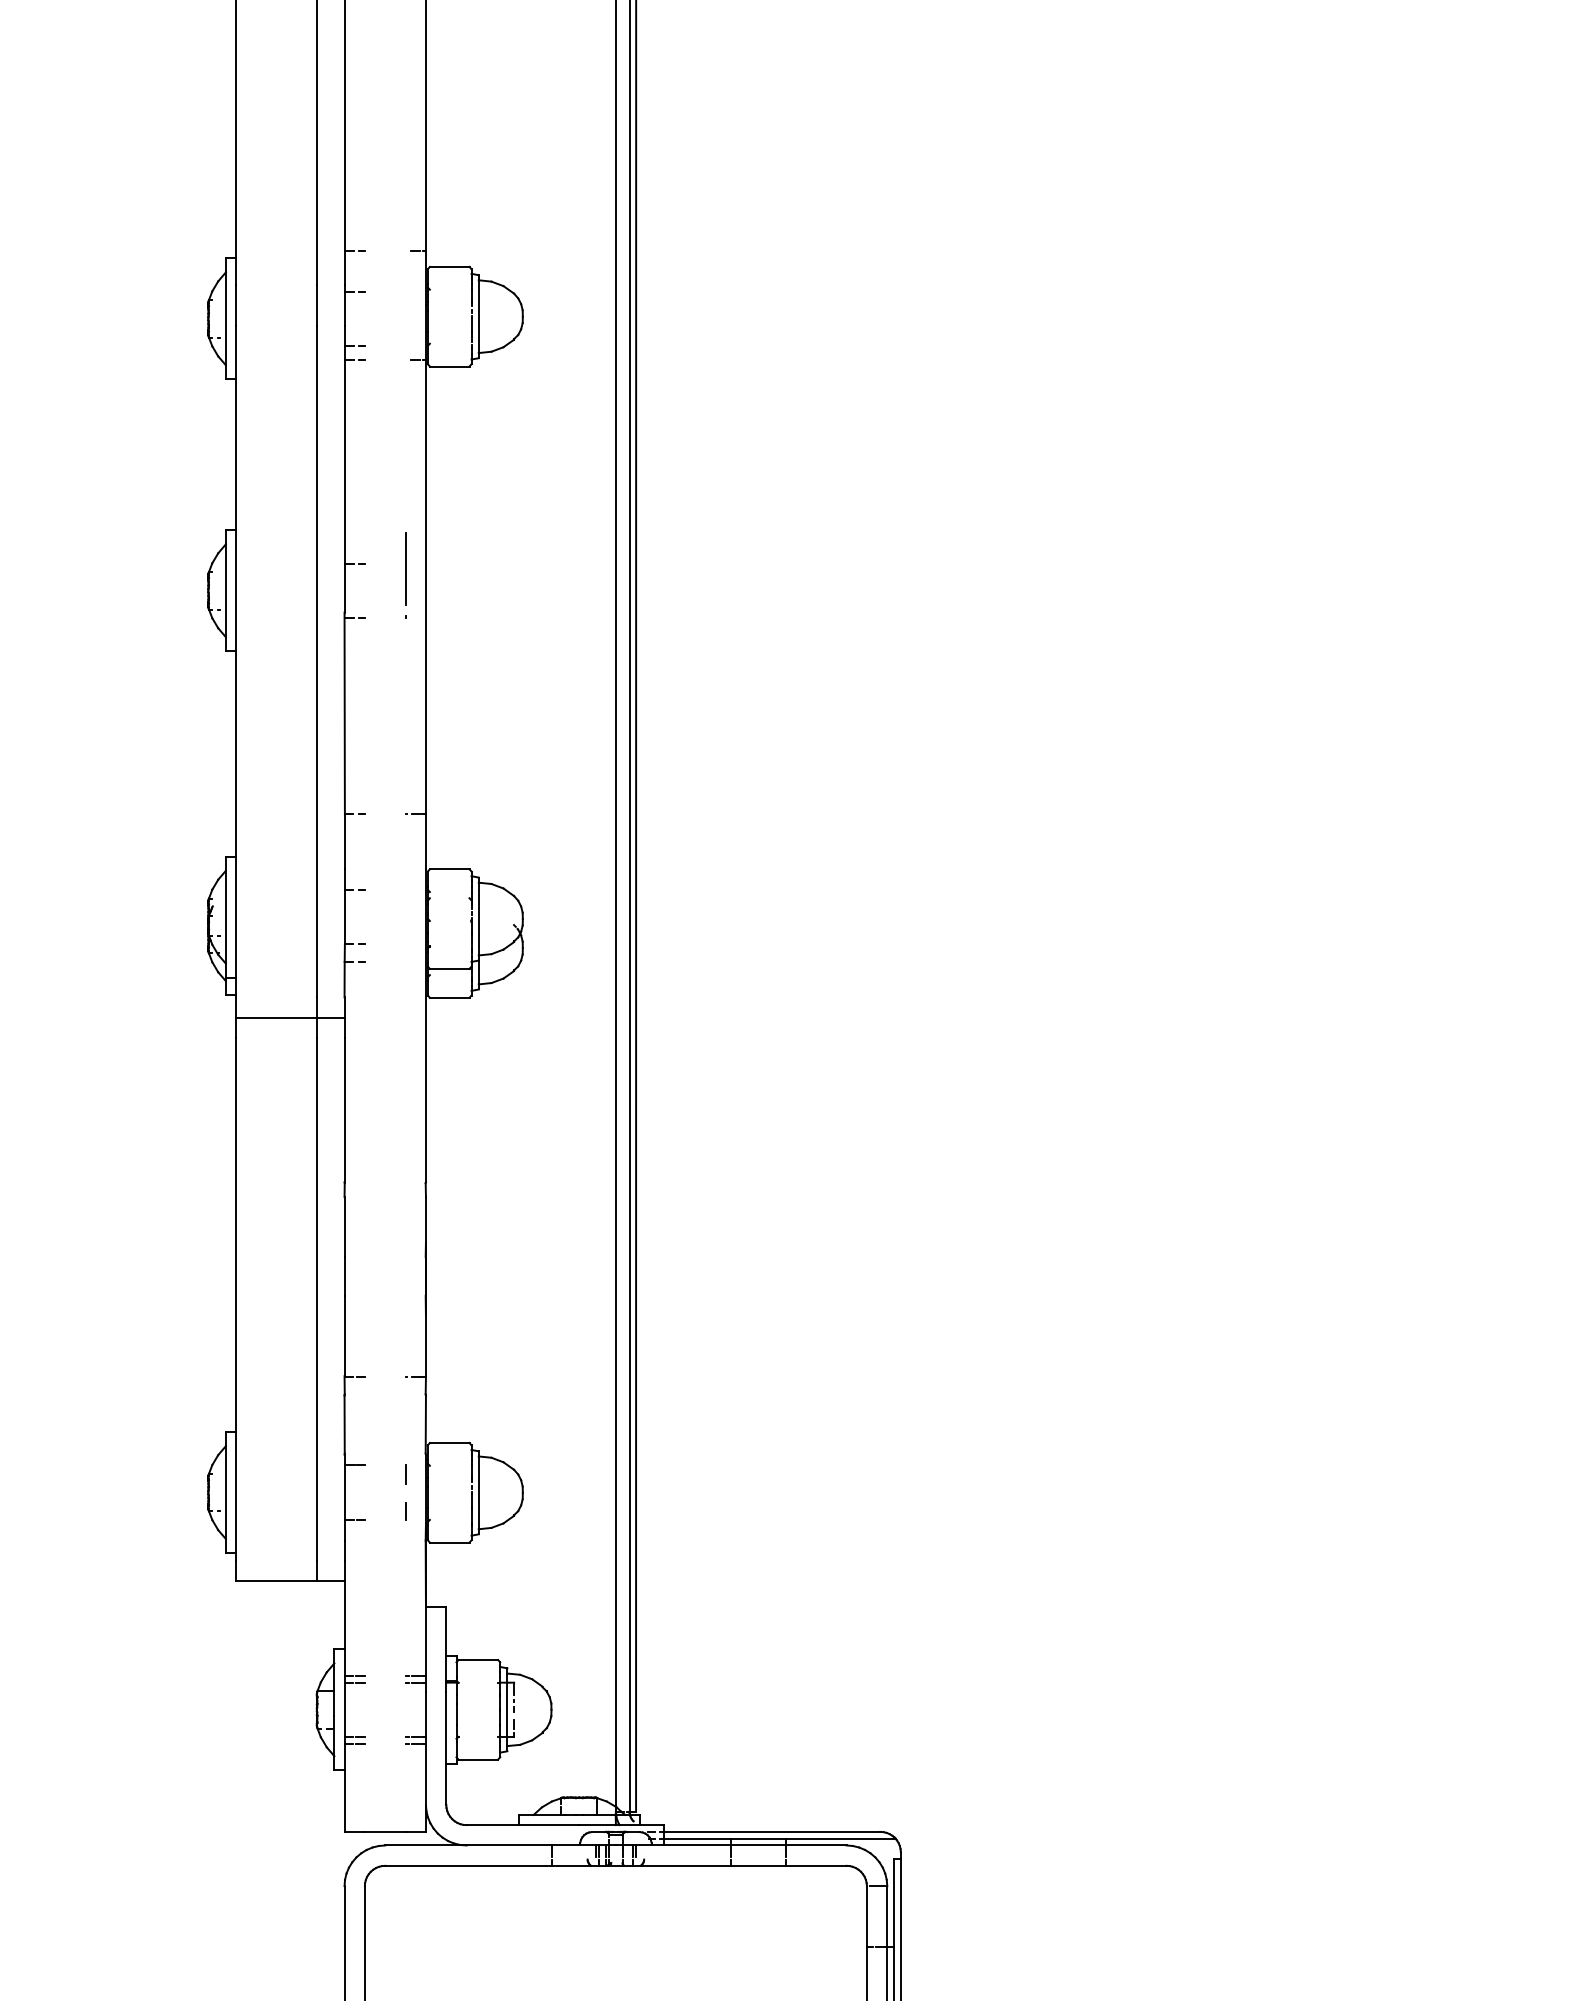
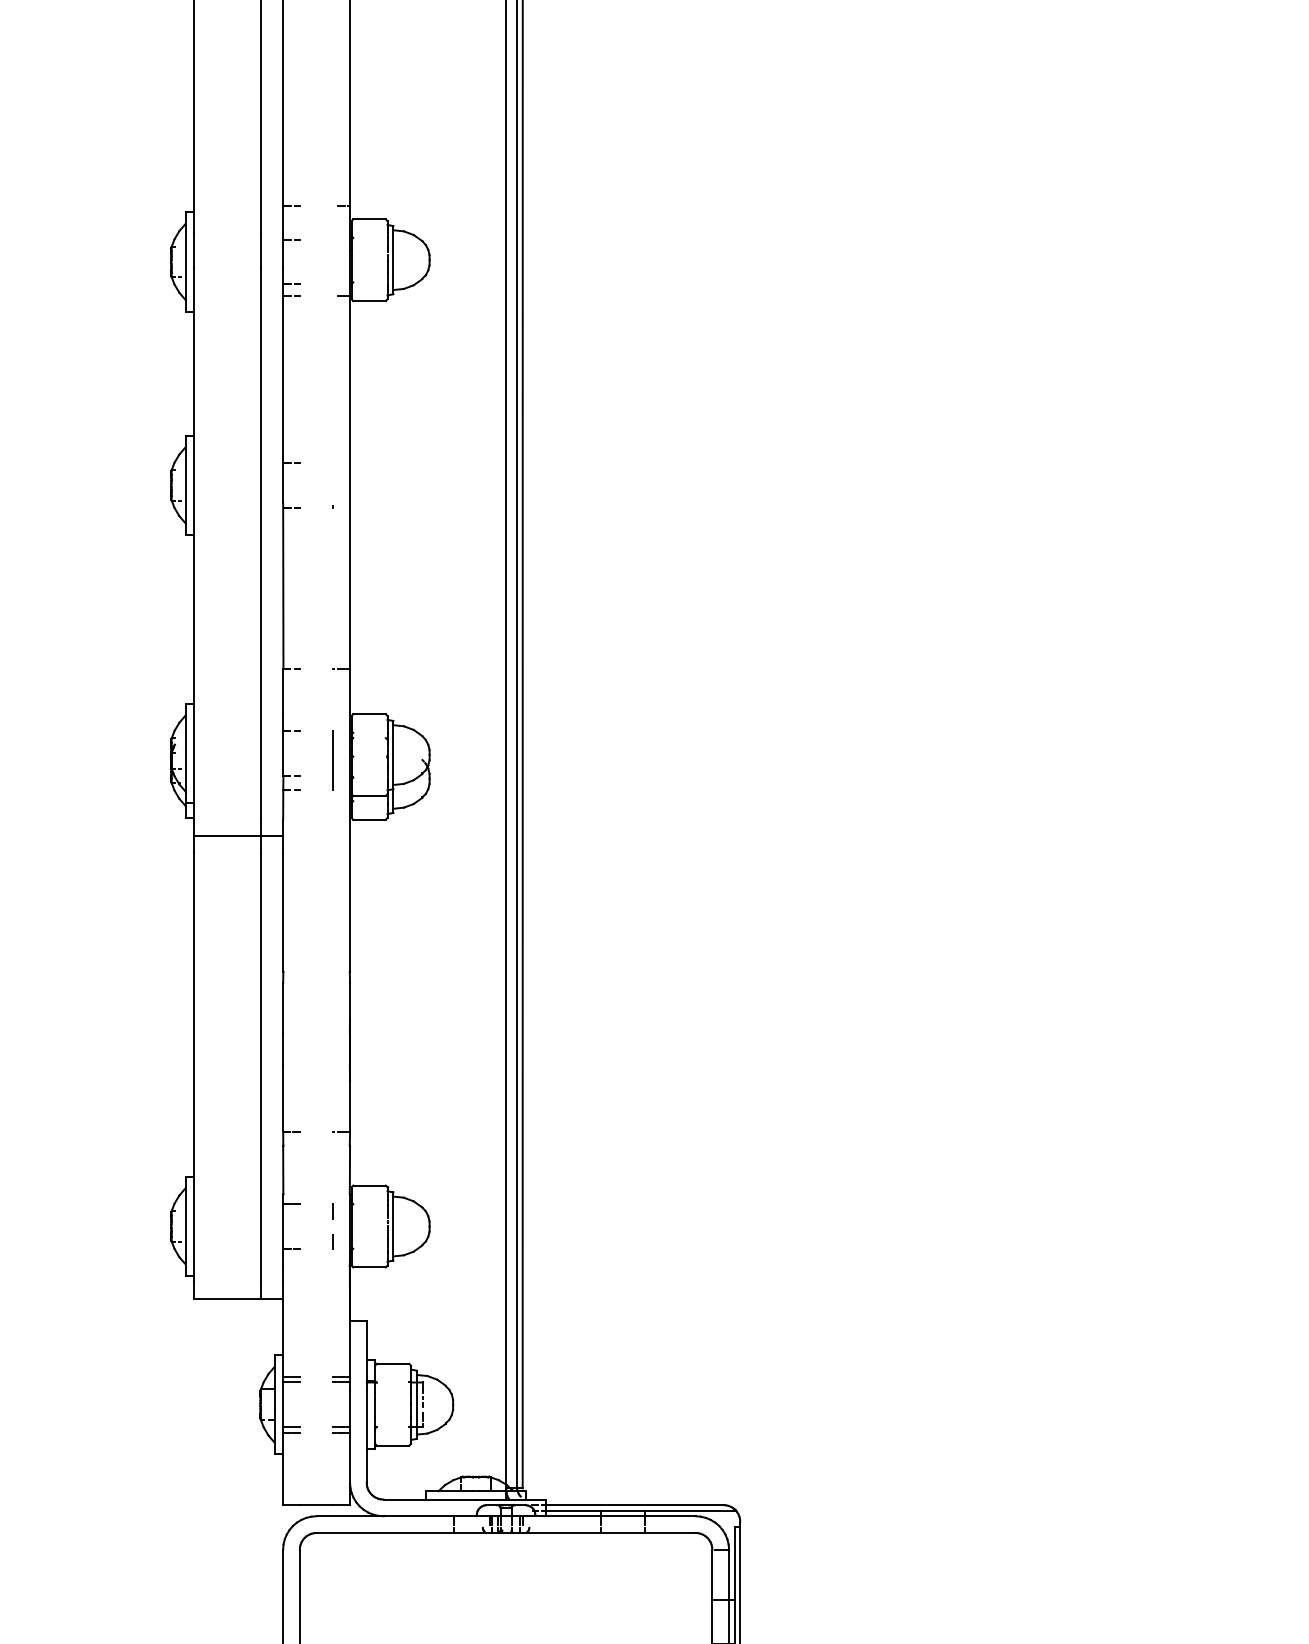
line: (404, 569) -> (332, 760), moved

